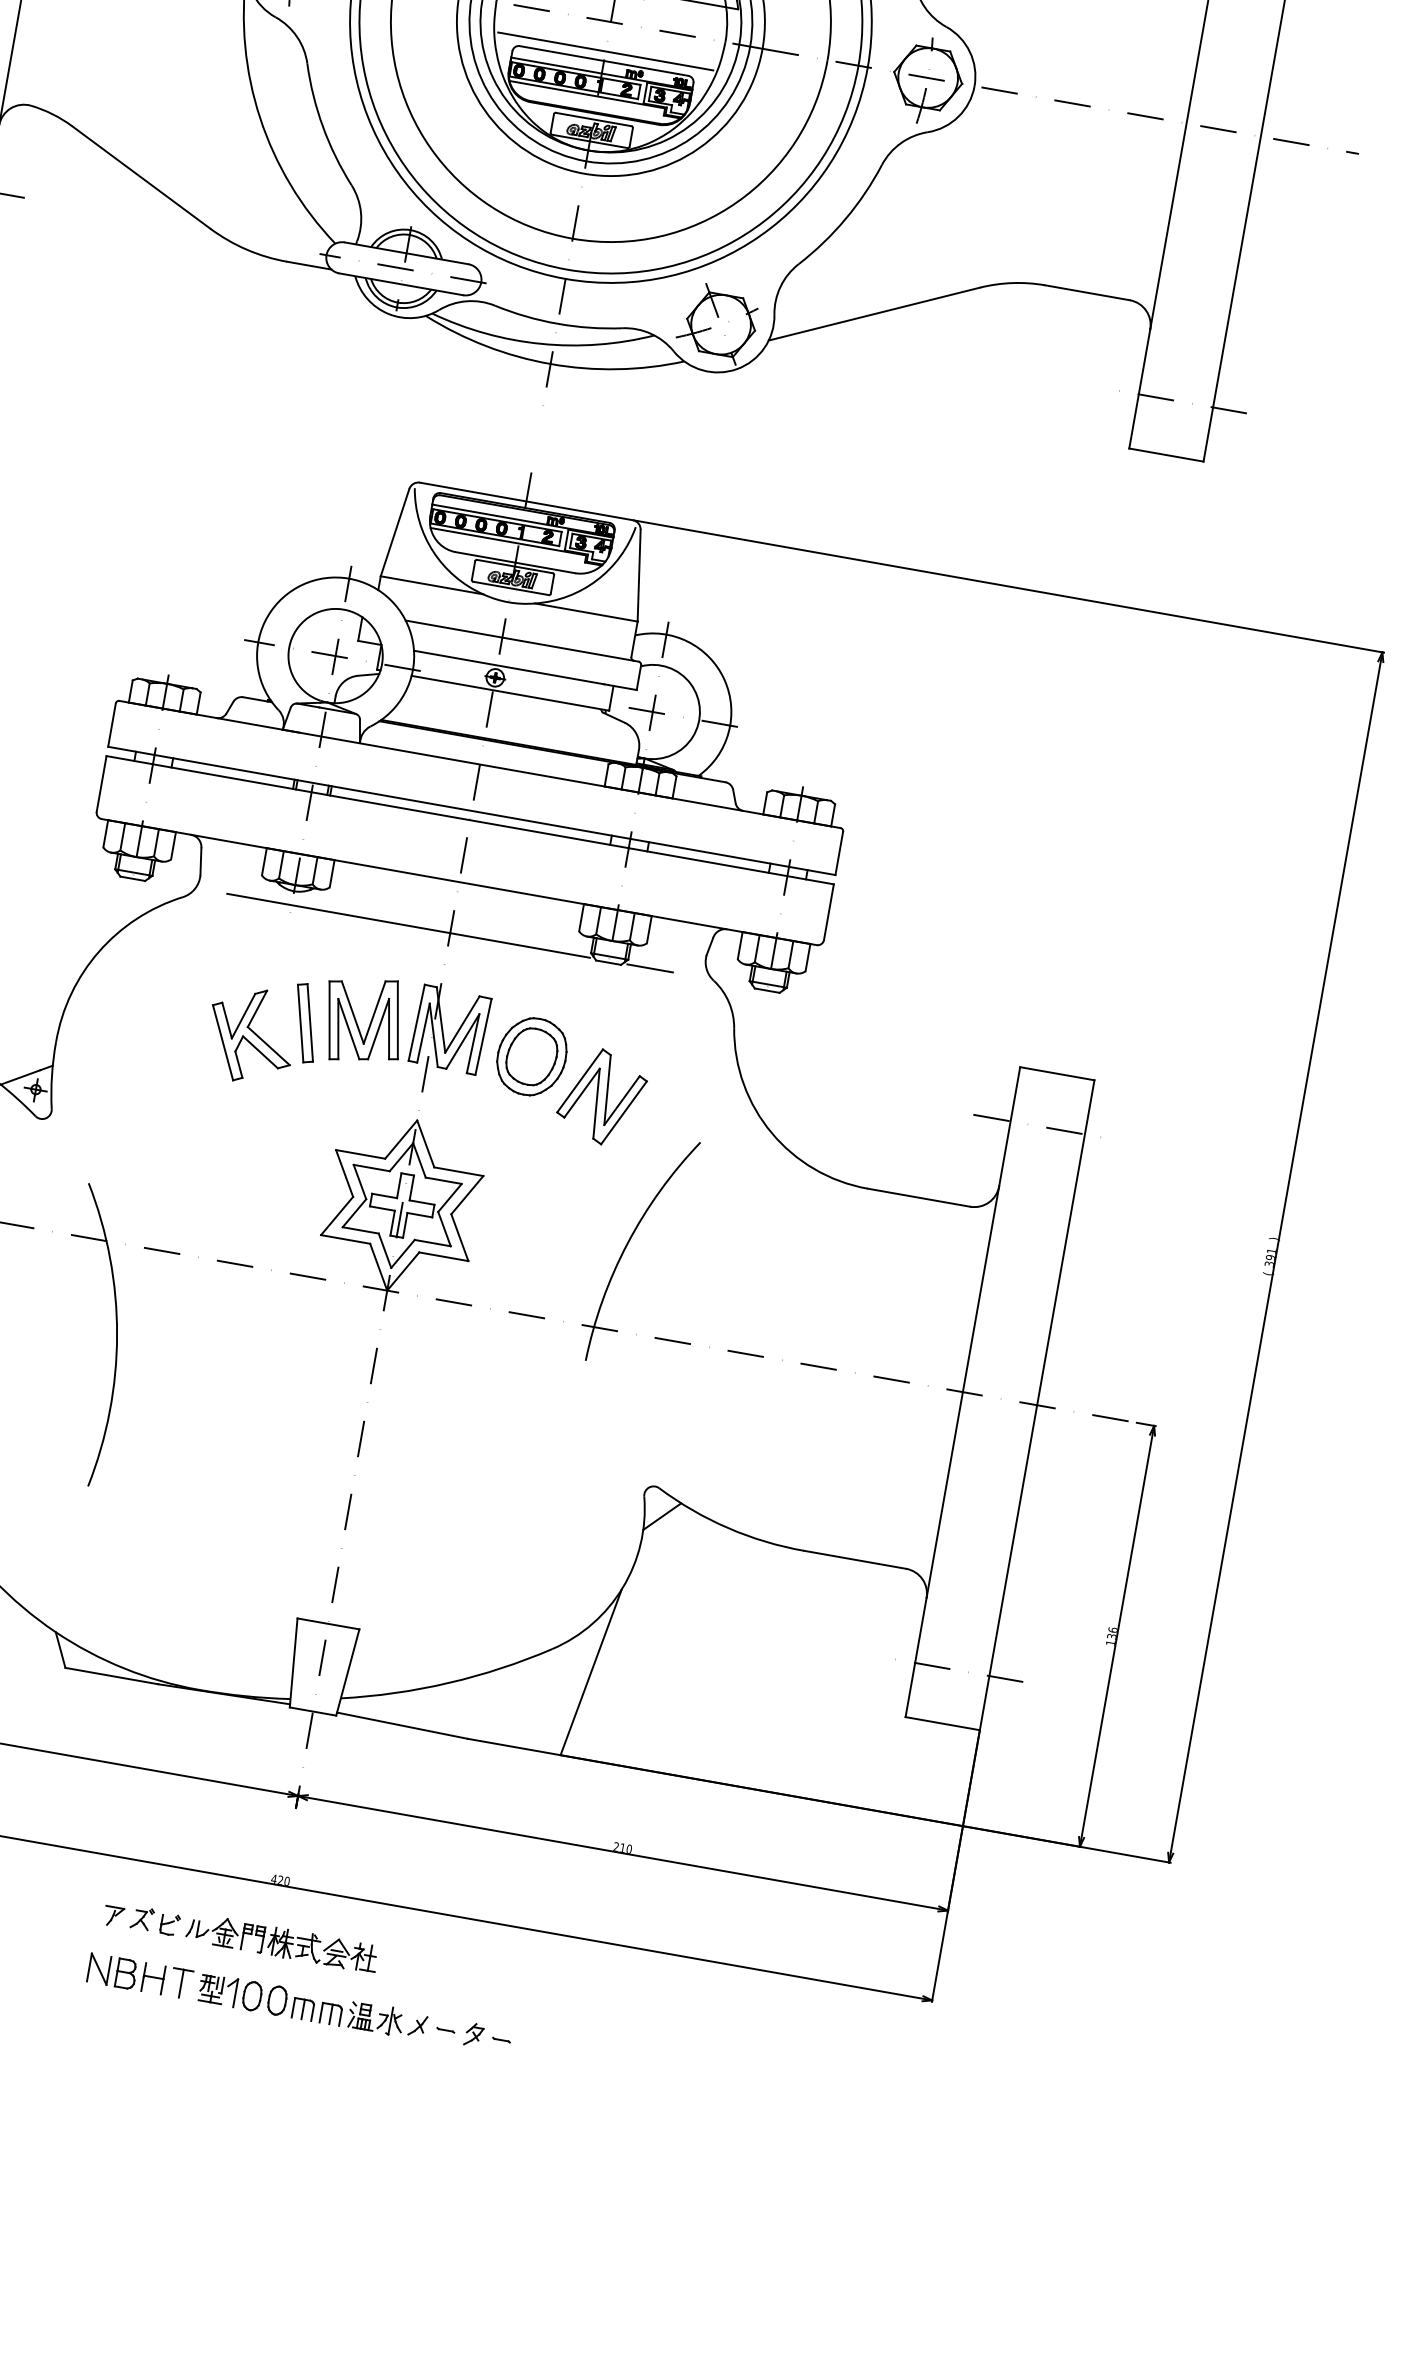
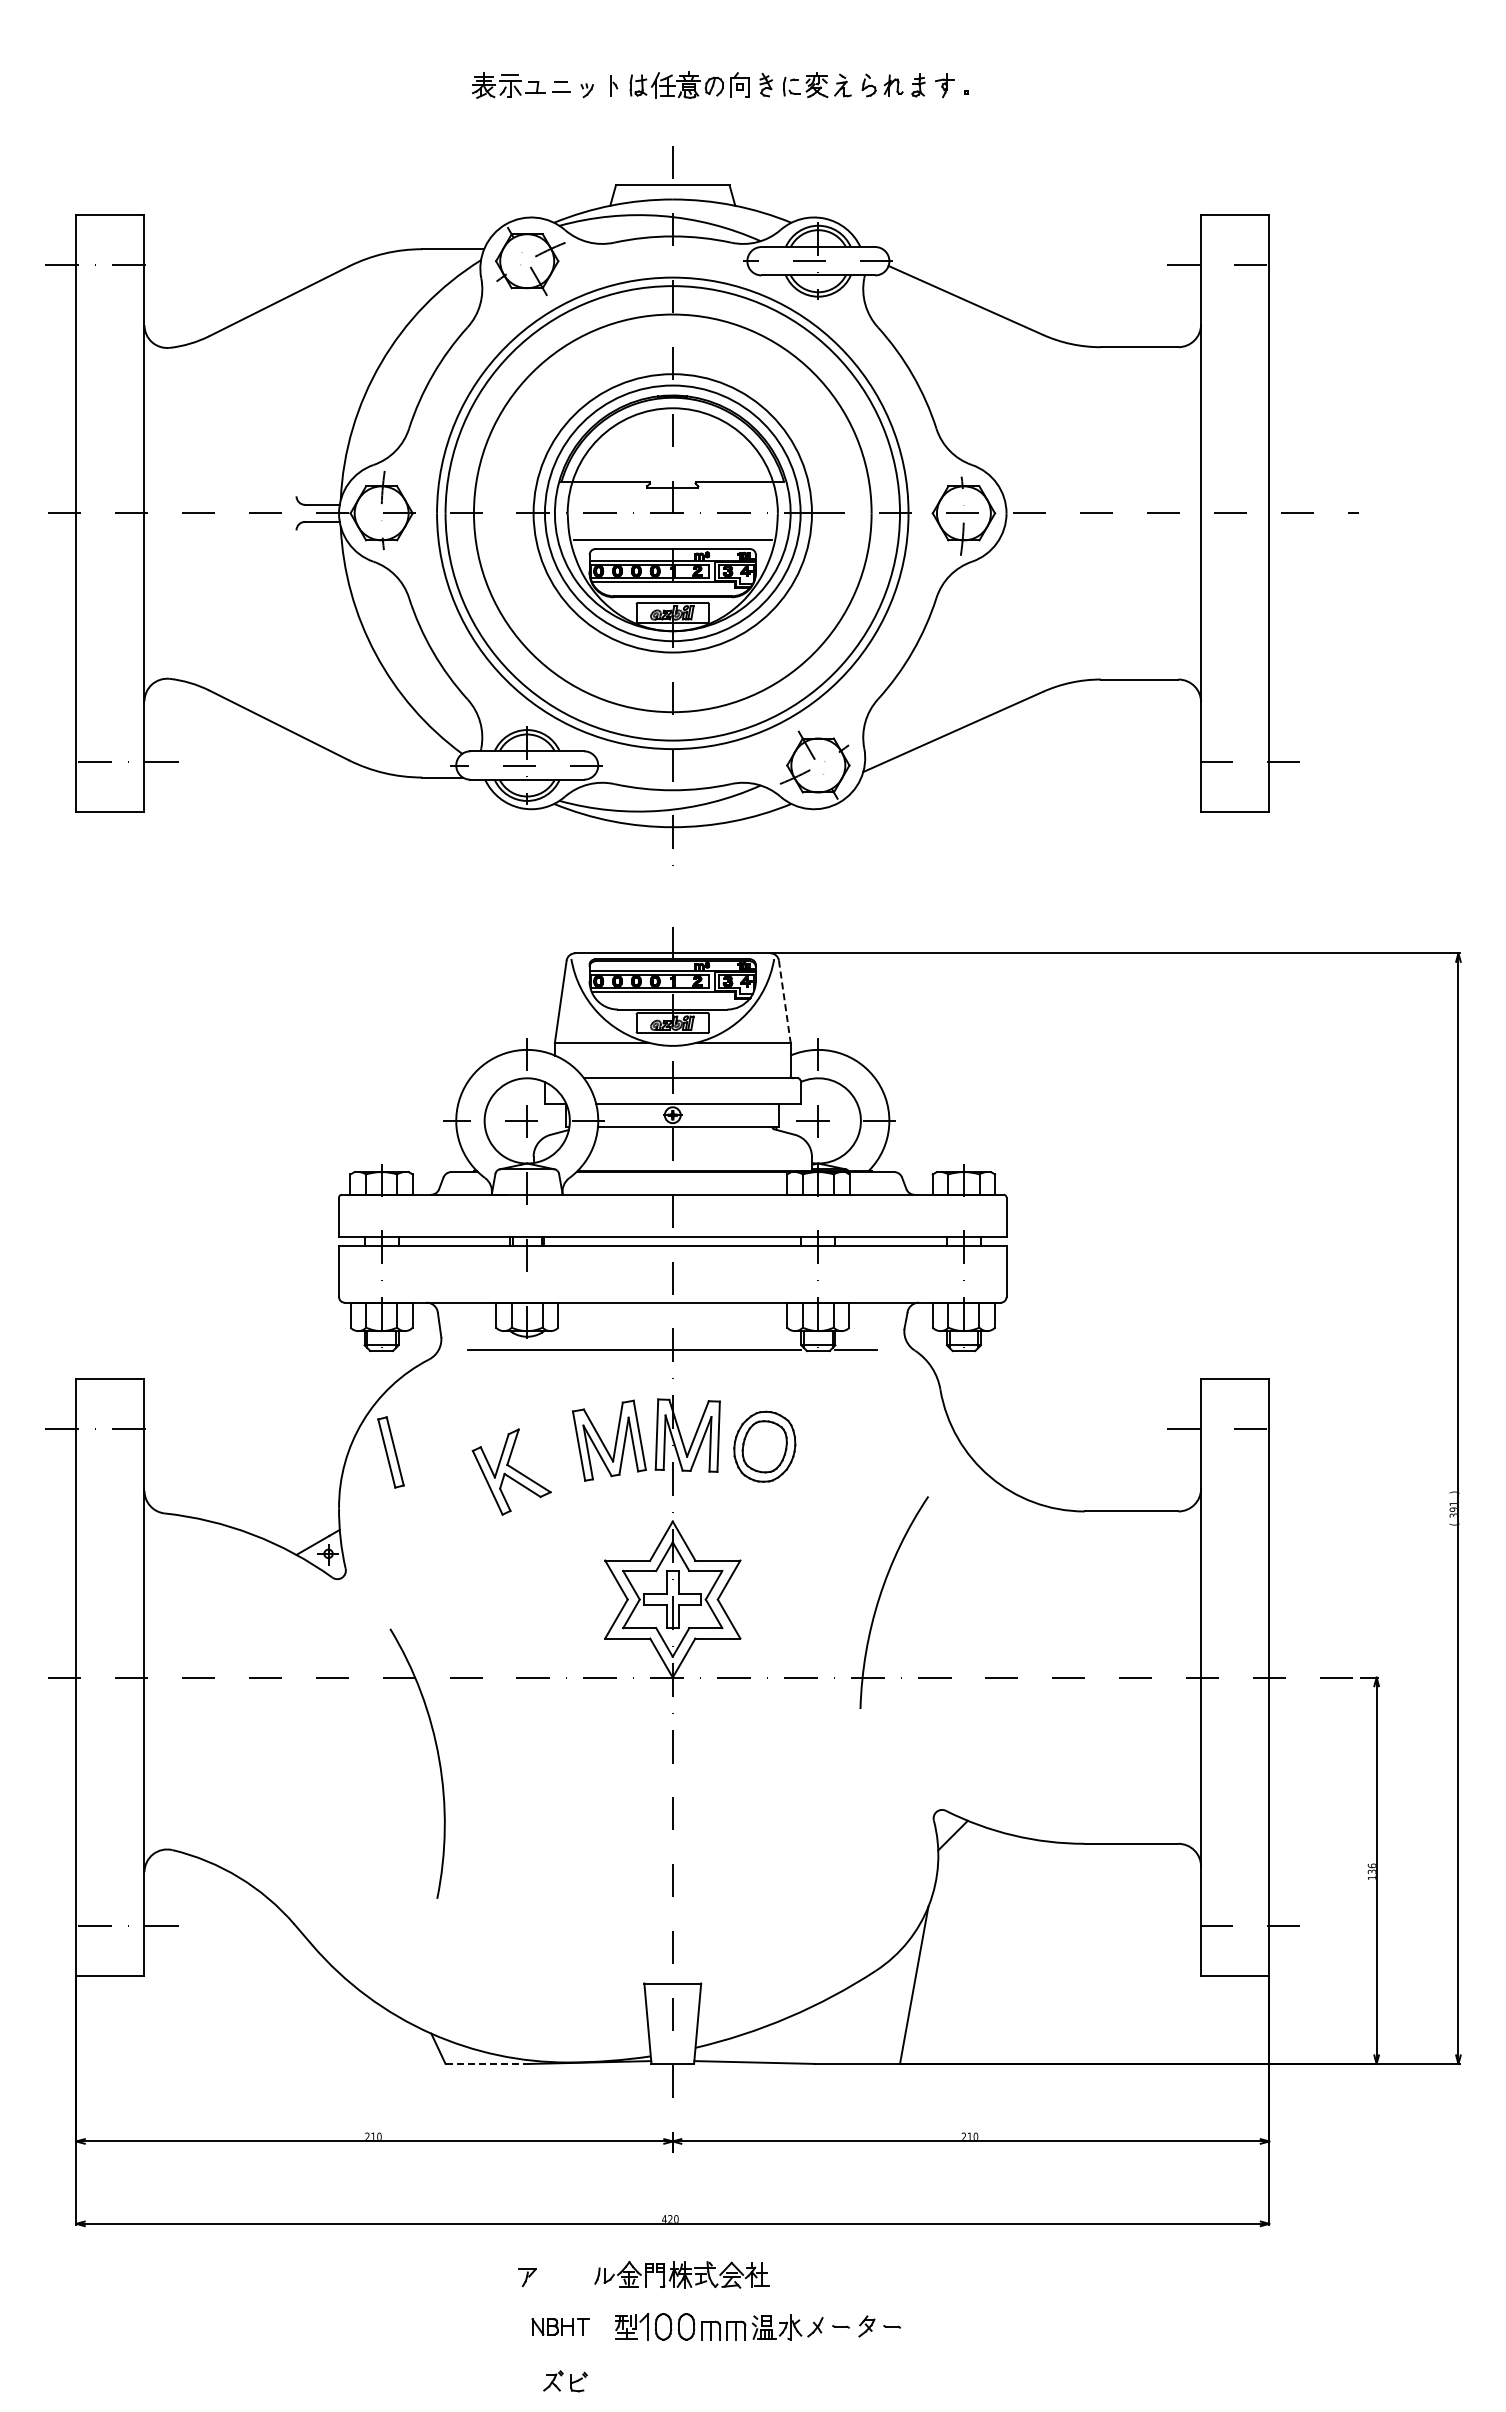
line: (638, 576) -> (784, 1002), solid -> dashed
part: (304, 1023) -> (390, 1452), moved
part: (601, 1096) -> (833, 1471), removed
line: (112, 1675) -> (488, 2063), solid -> dashed
part: (155, 1921) -> (565, 2381), moved
part: (140, 1976) -> (560, 2326), size x0.6

